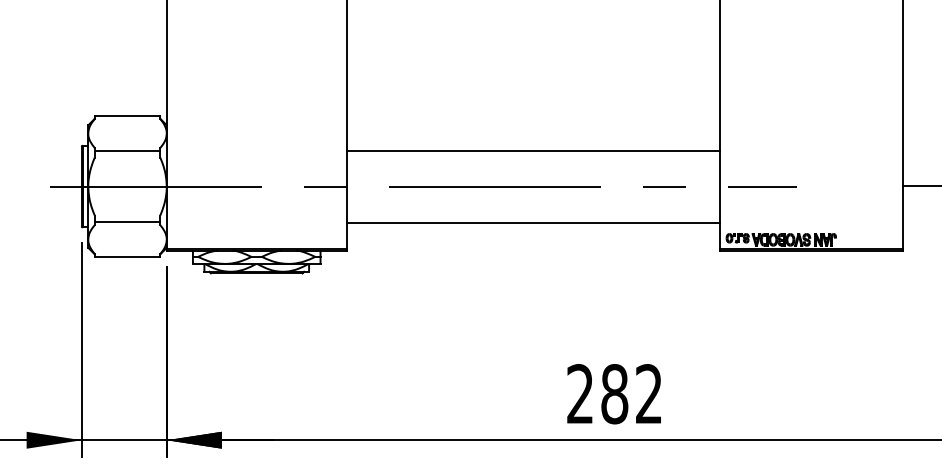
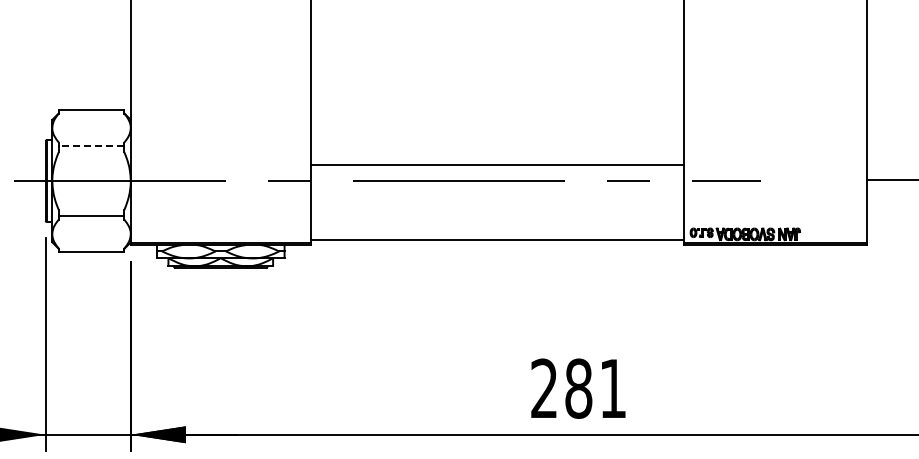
line: (532, 150) -> (496, 165), moved
line: (127, 151) -> (91, 146), solid -> dashed
line: (532, 222) -> (496, 240), moved
text: (648, 393) -> (612, 388), 282 -> 281

